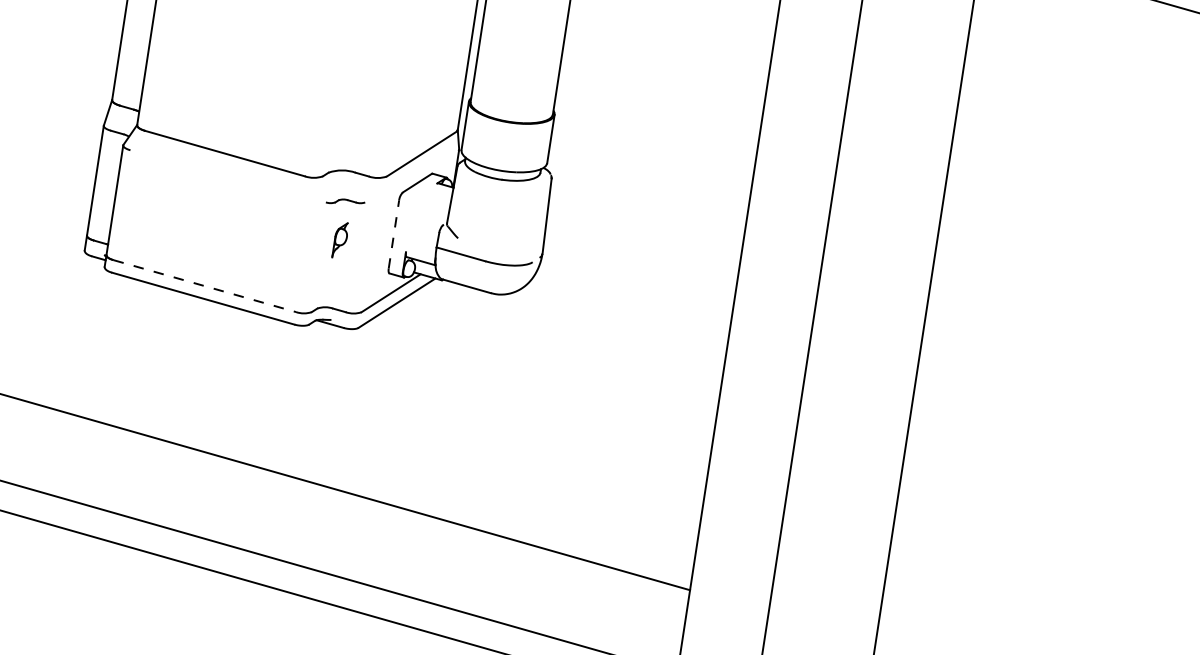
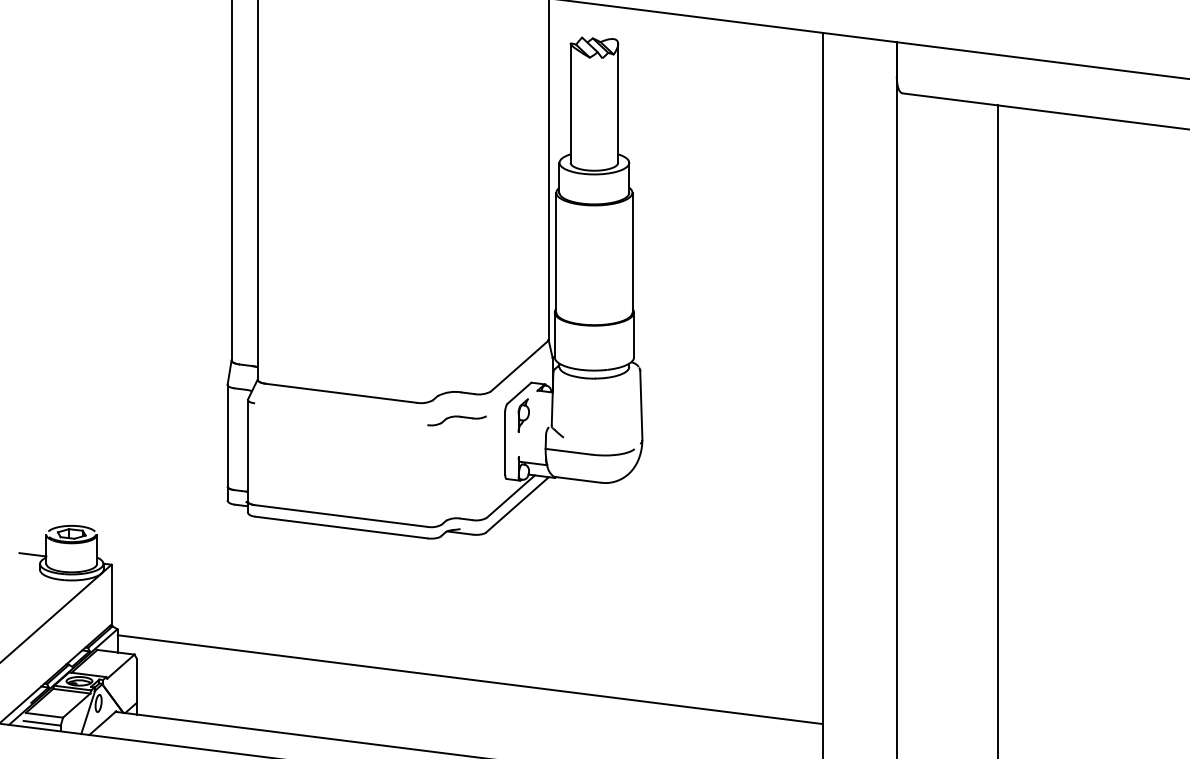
part: (345, 202) -> (456, 420), size x1.67
line: (394, 233) -> (505, 442), dashed -> solid
part: (340, 239) -> (523, 415), moved
line: (205, 286) -> (341, 516), dashed -> solid

